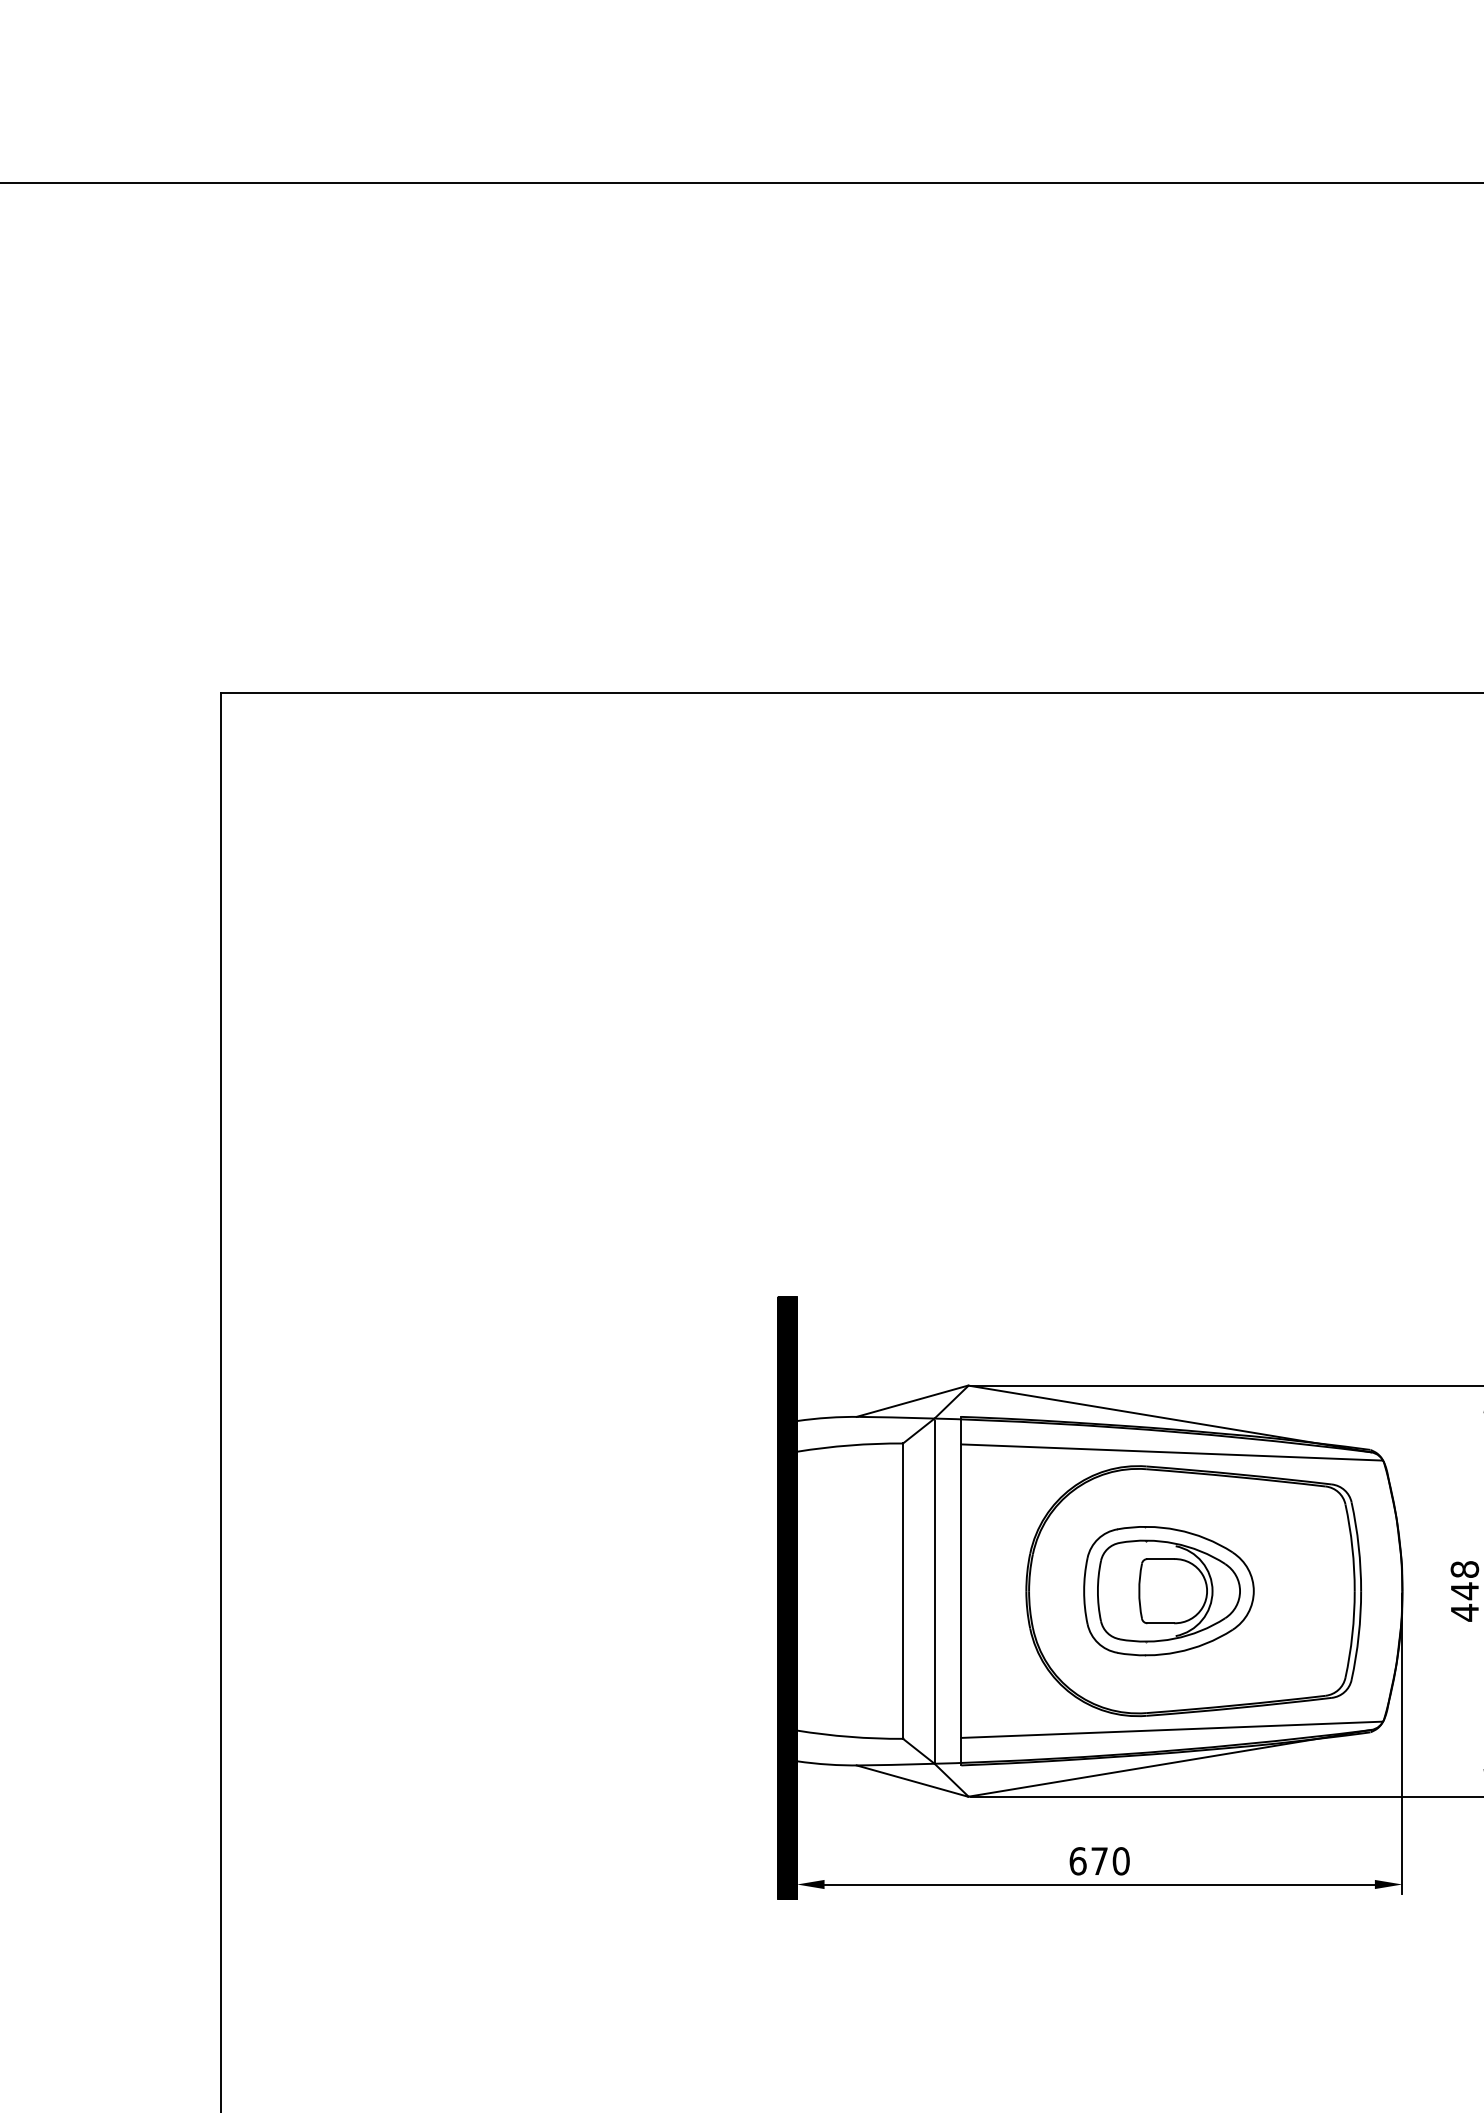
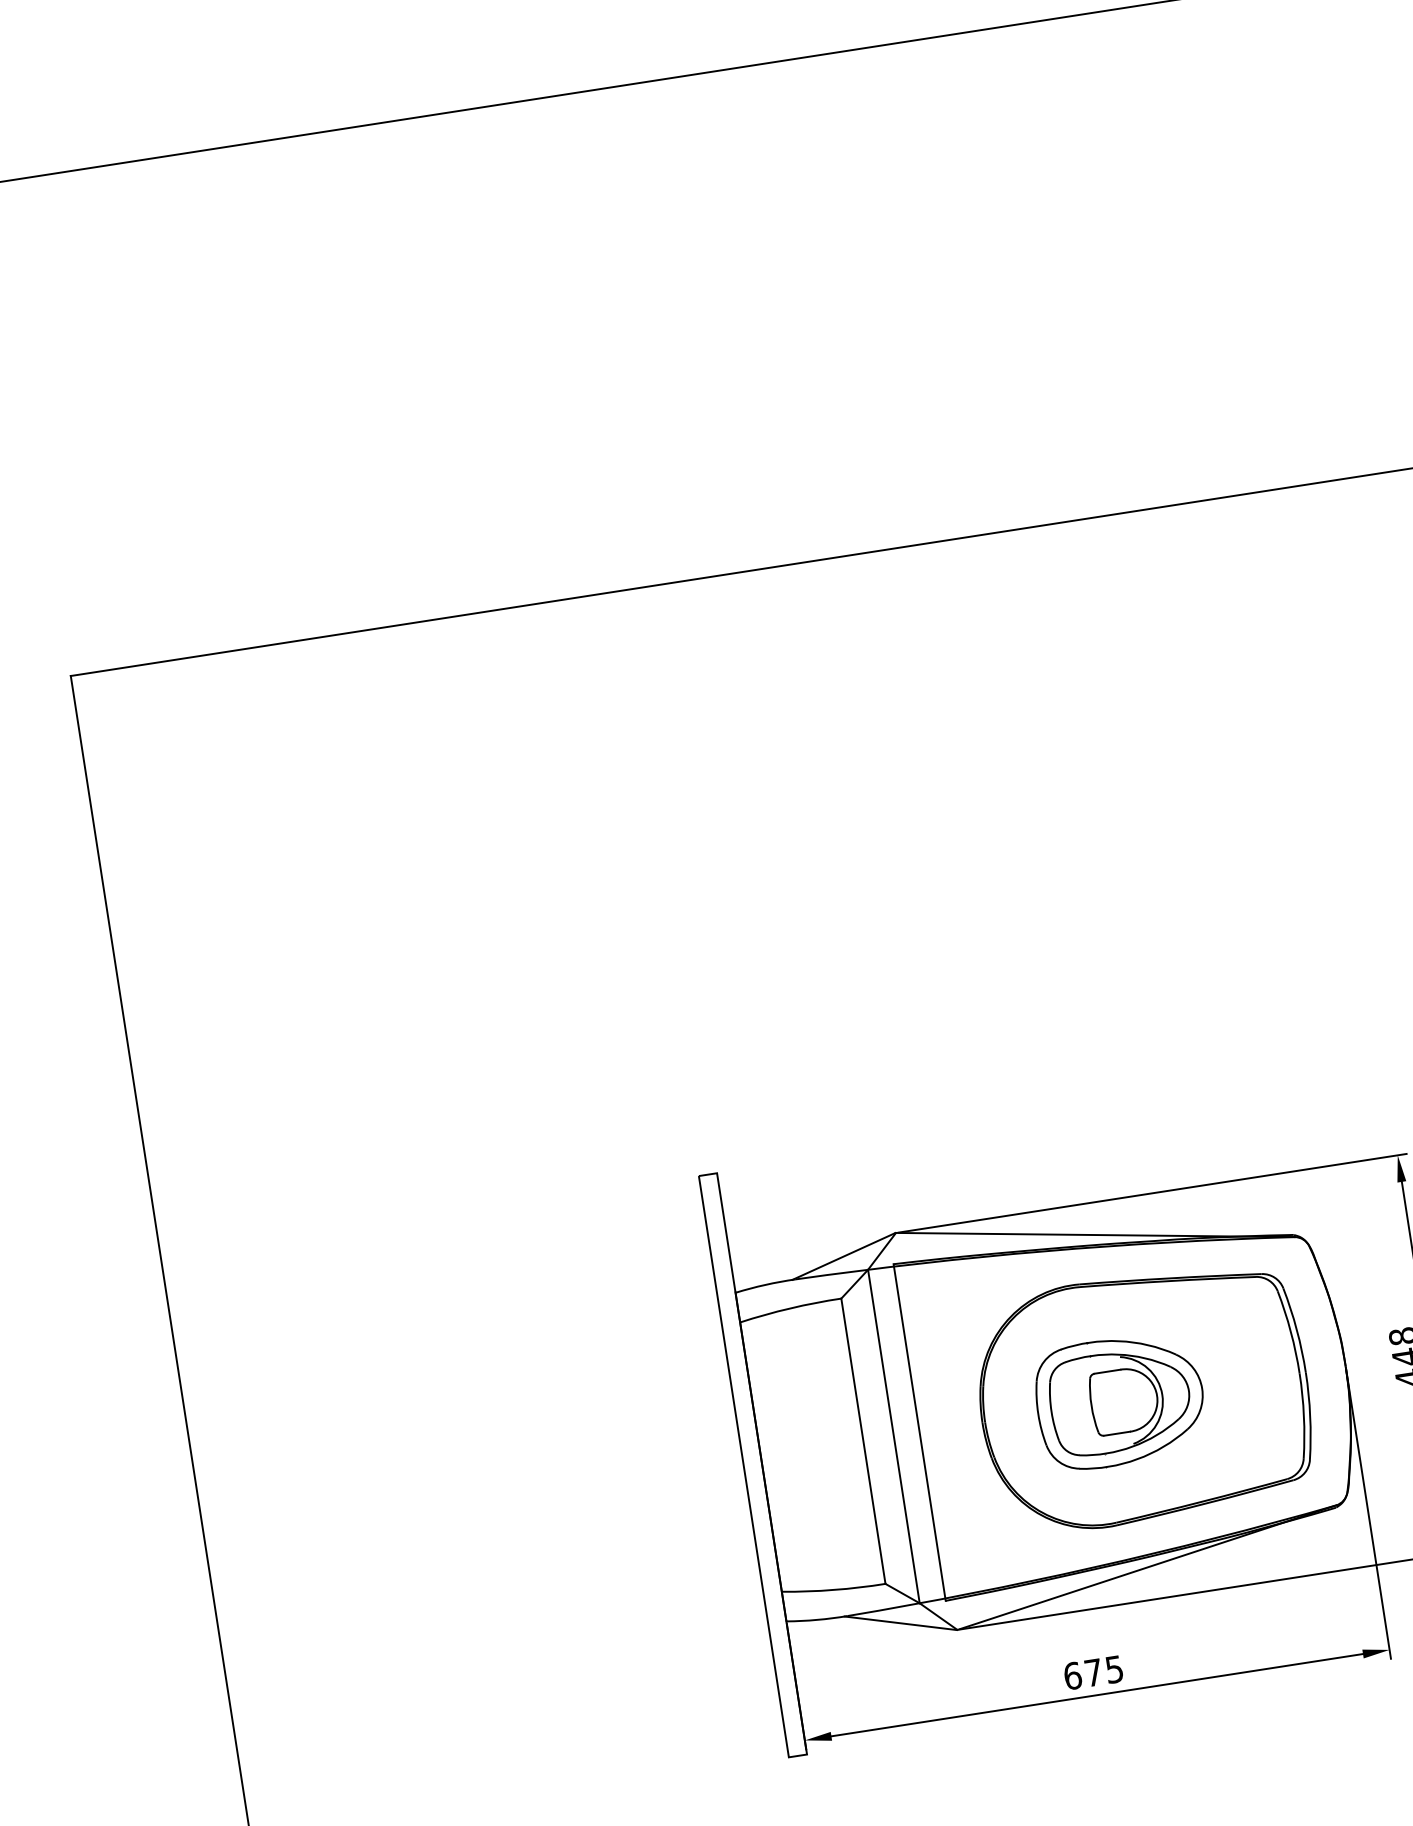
line: (1171, 1452) -> (1101, 1267), removed
hatch: (787, 1598) -> (752, 1465), removed
line: (1171, 1729) -> (1143, 1534), removed
text: (1120, 1861) -> (1113, 1669), 670 -> 675

